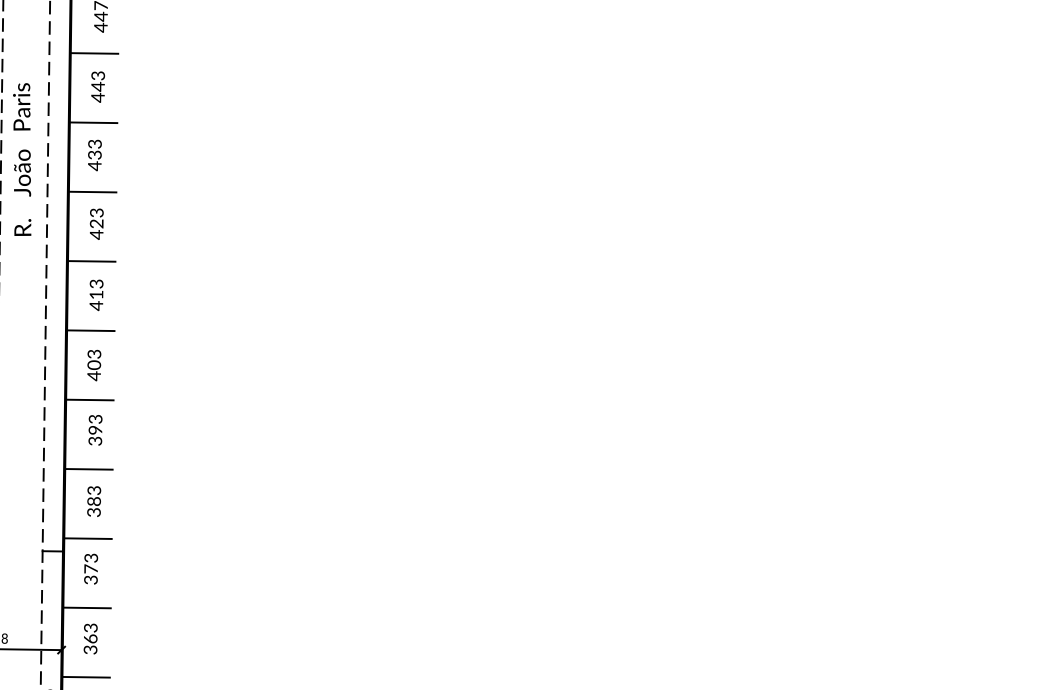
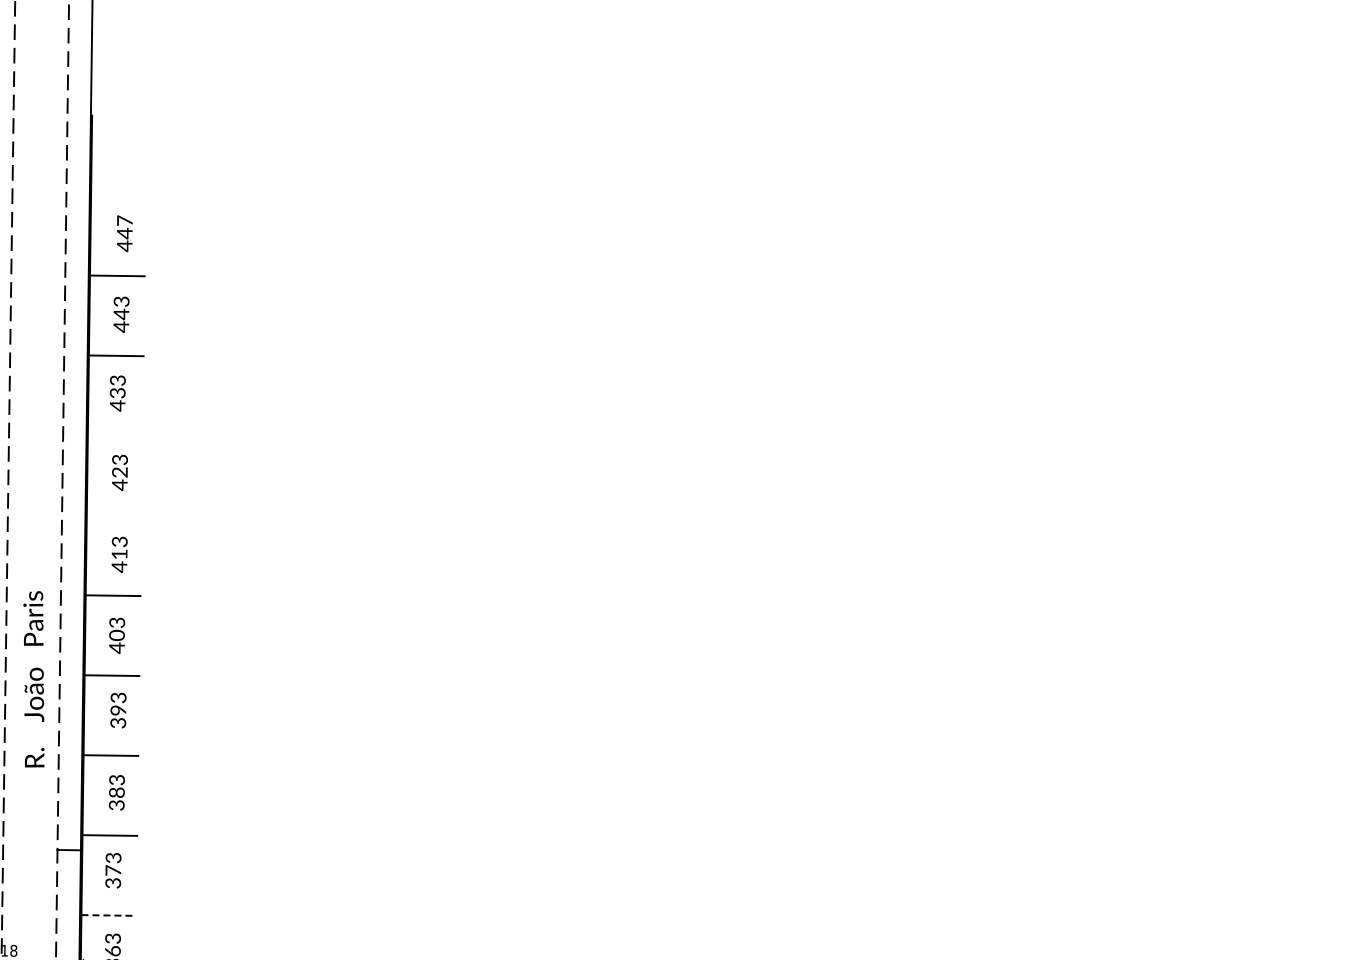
text: (21, 159) -> (33, 679), moved
line: (92, 191) -> (114, 435), removed
line: (91, 261) -> (113, 515), removed
line: (87, 607) -> (109, 915), solid -> dashed

